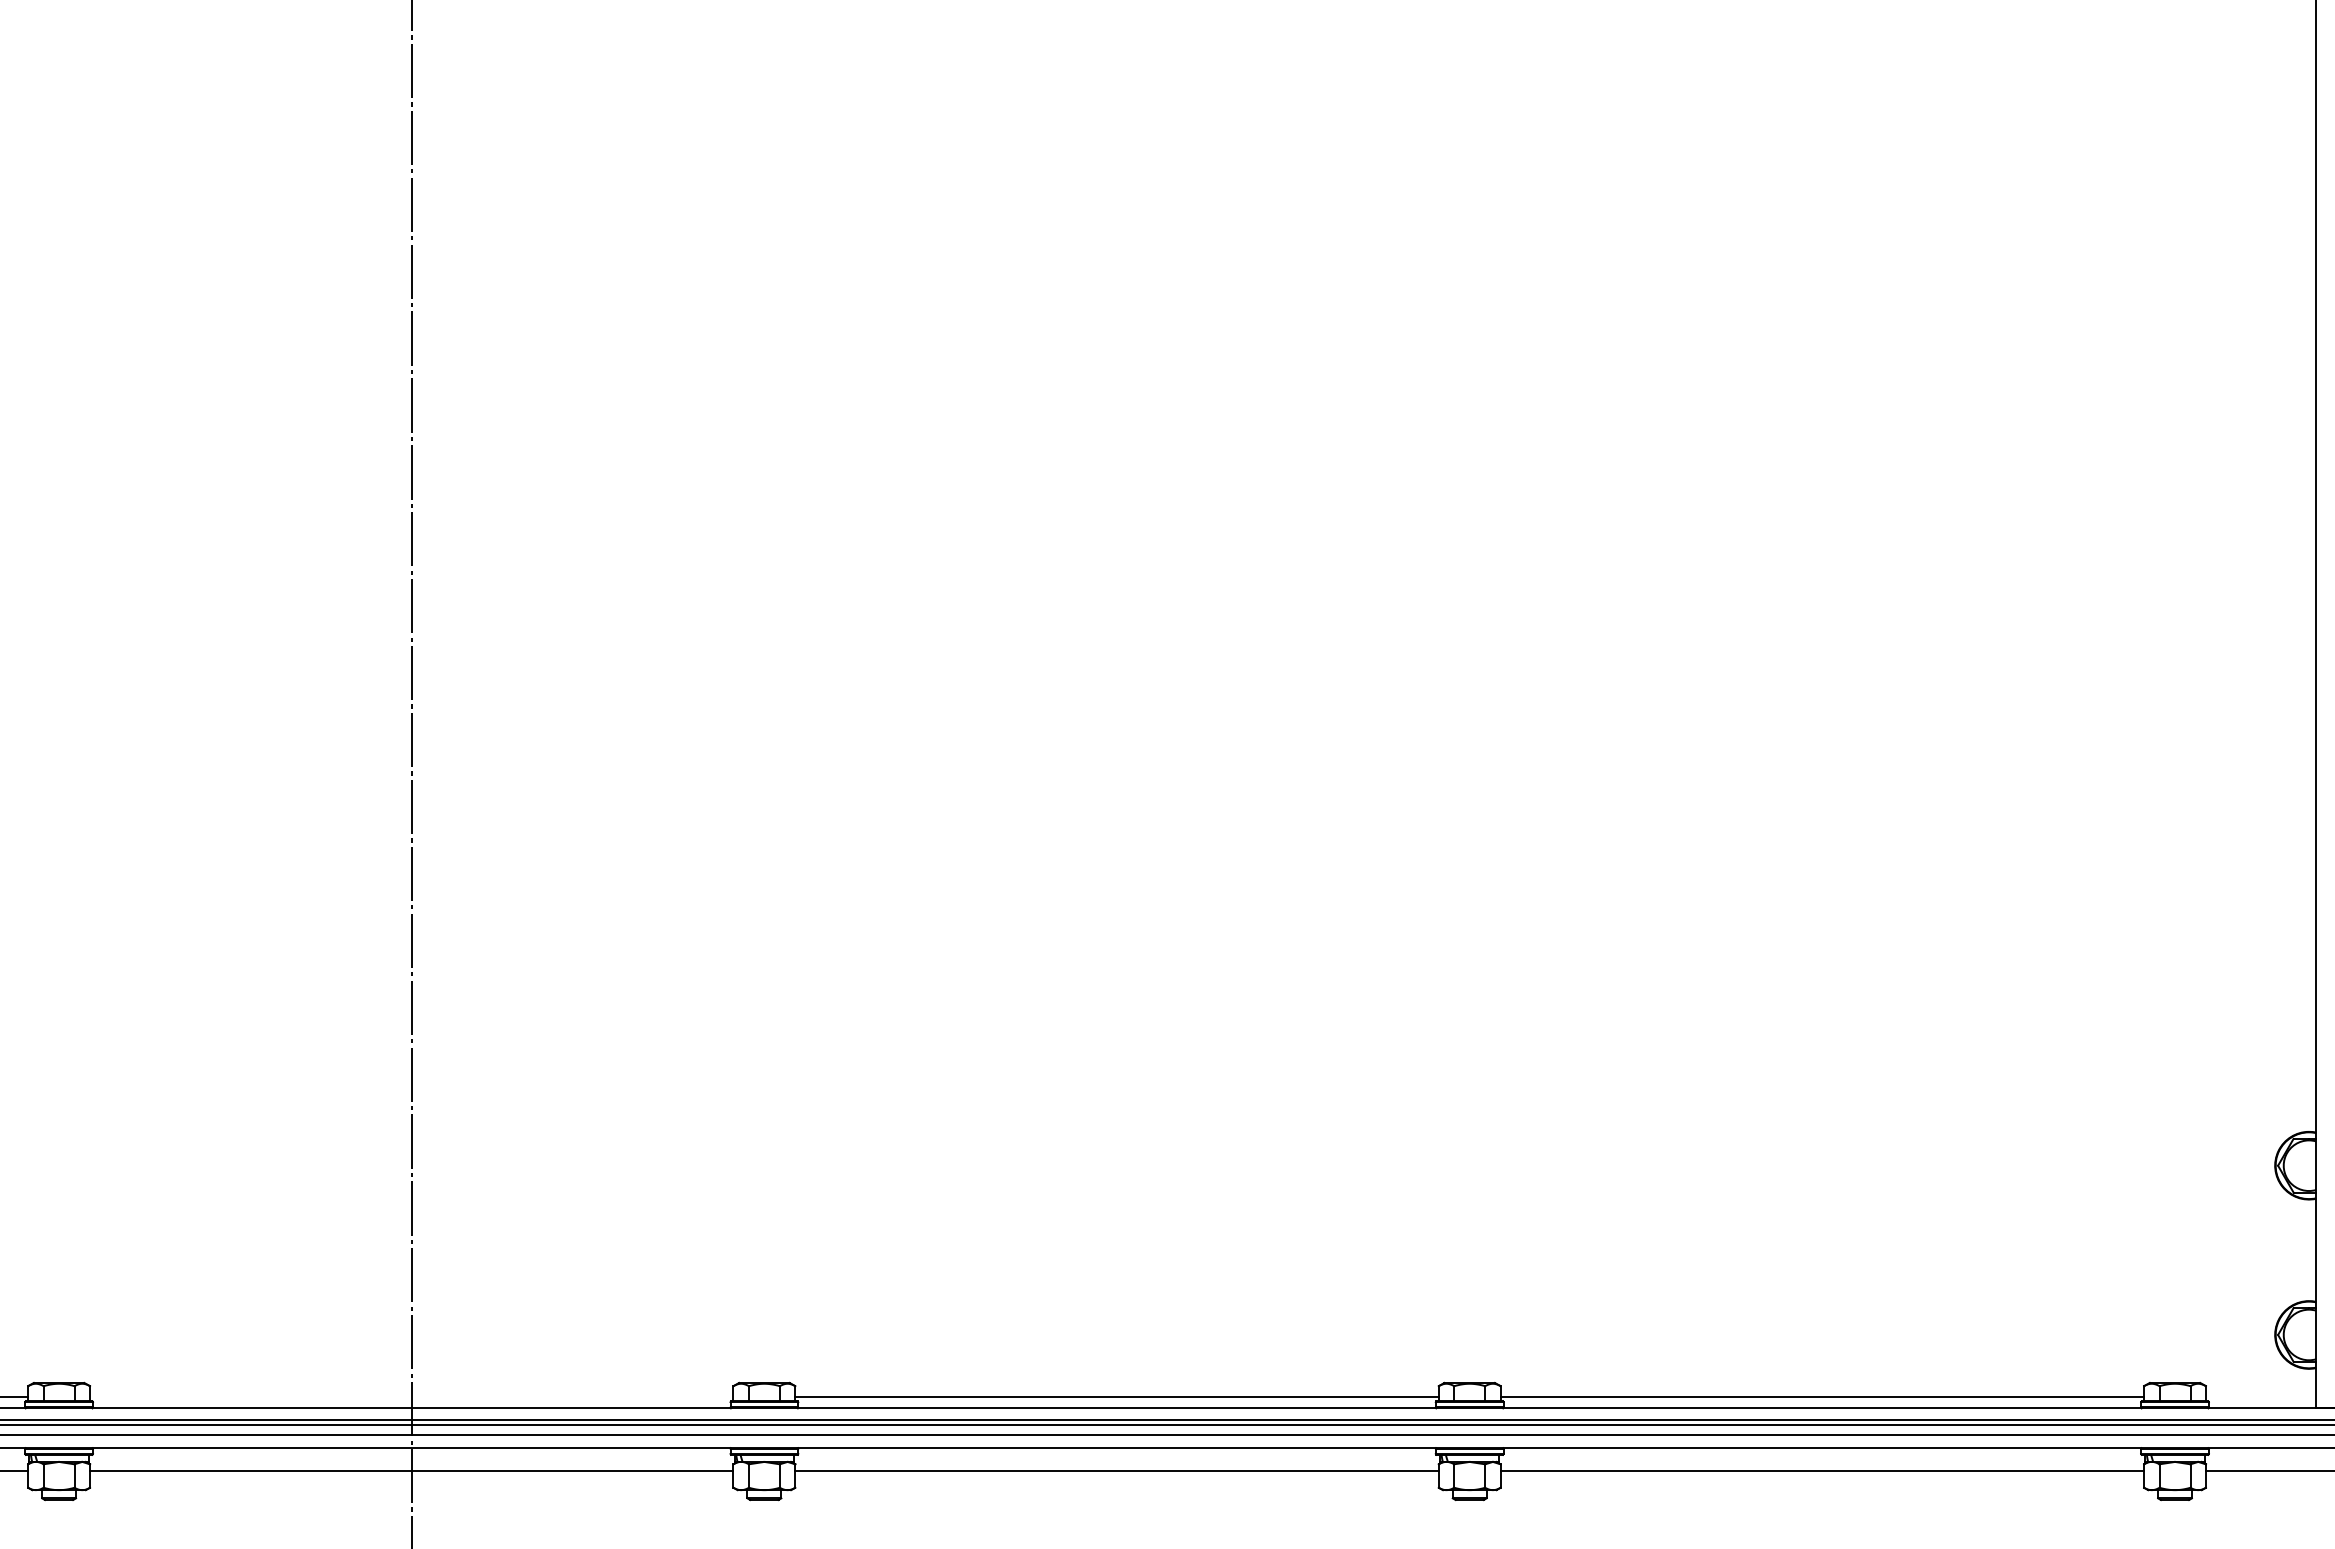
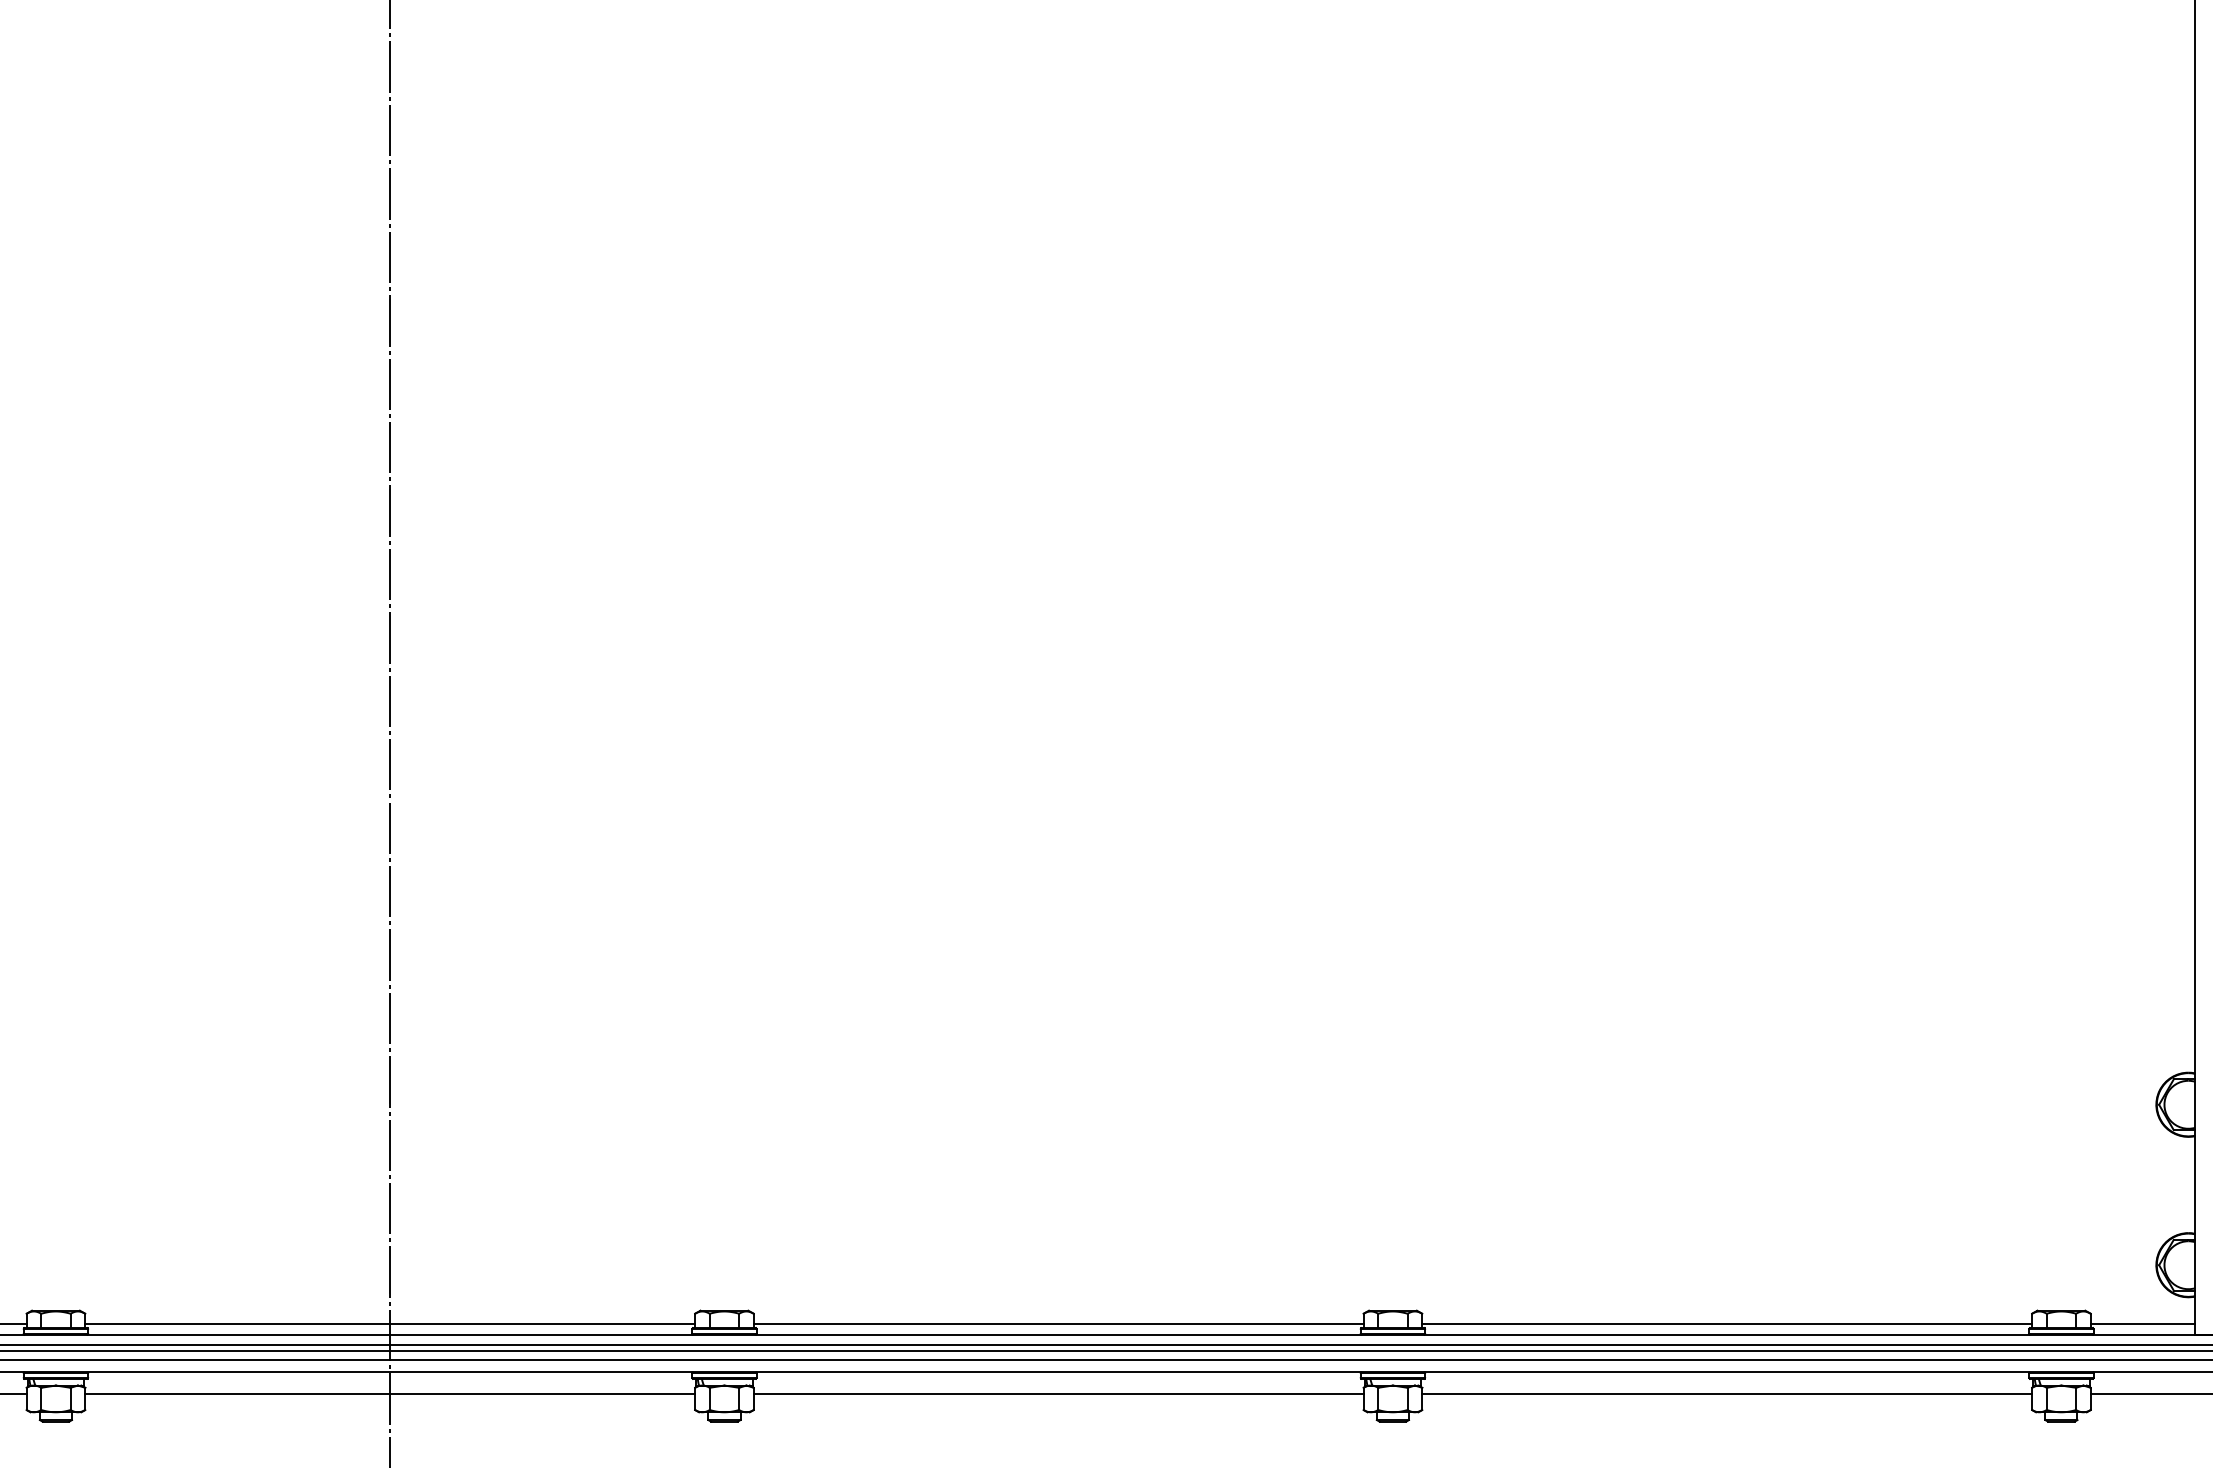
line: (411, 1397) -> (389, 1324), added
line: (2260, 1397) -> (2142, 1324), added

